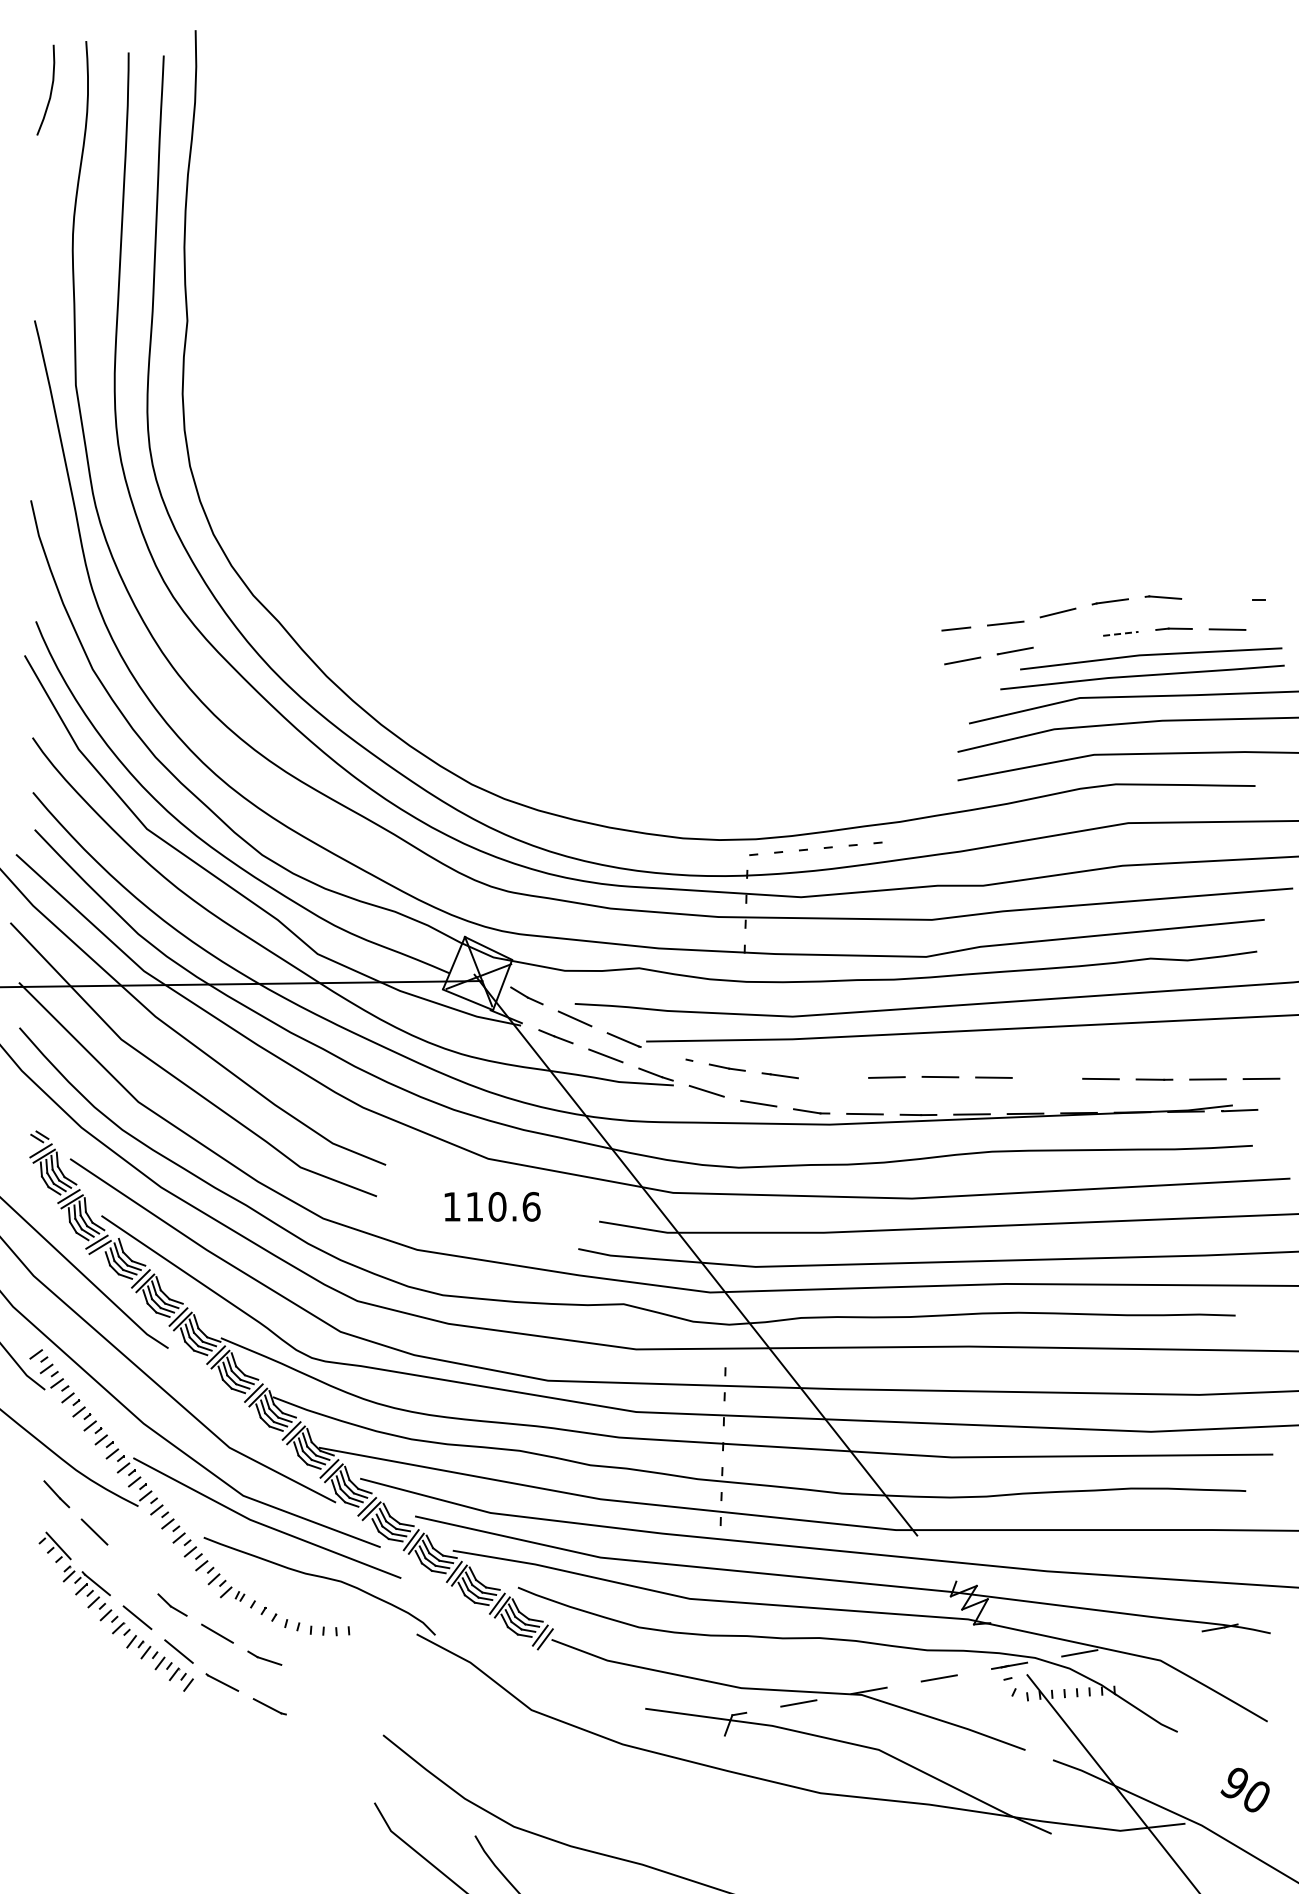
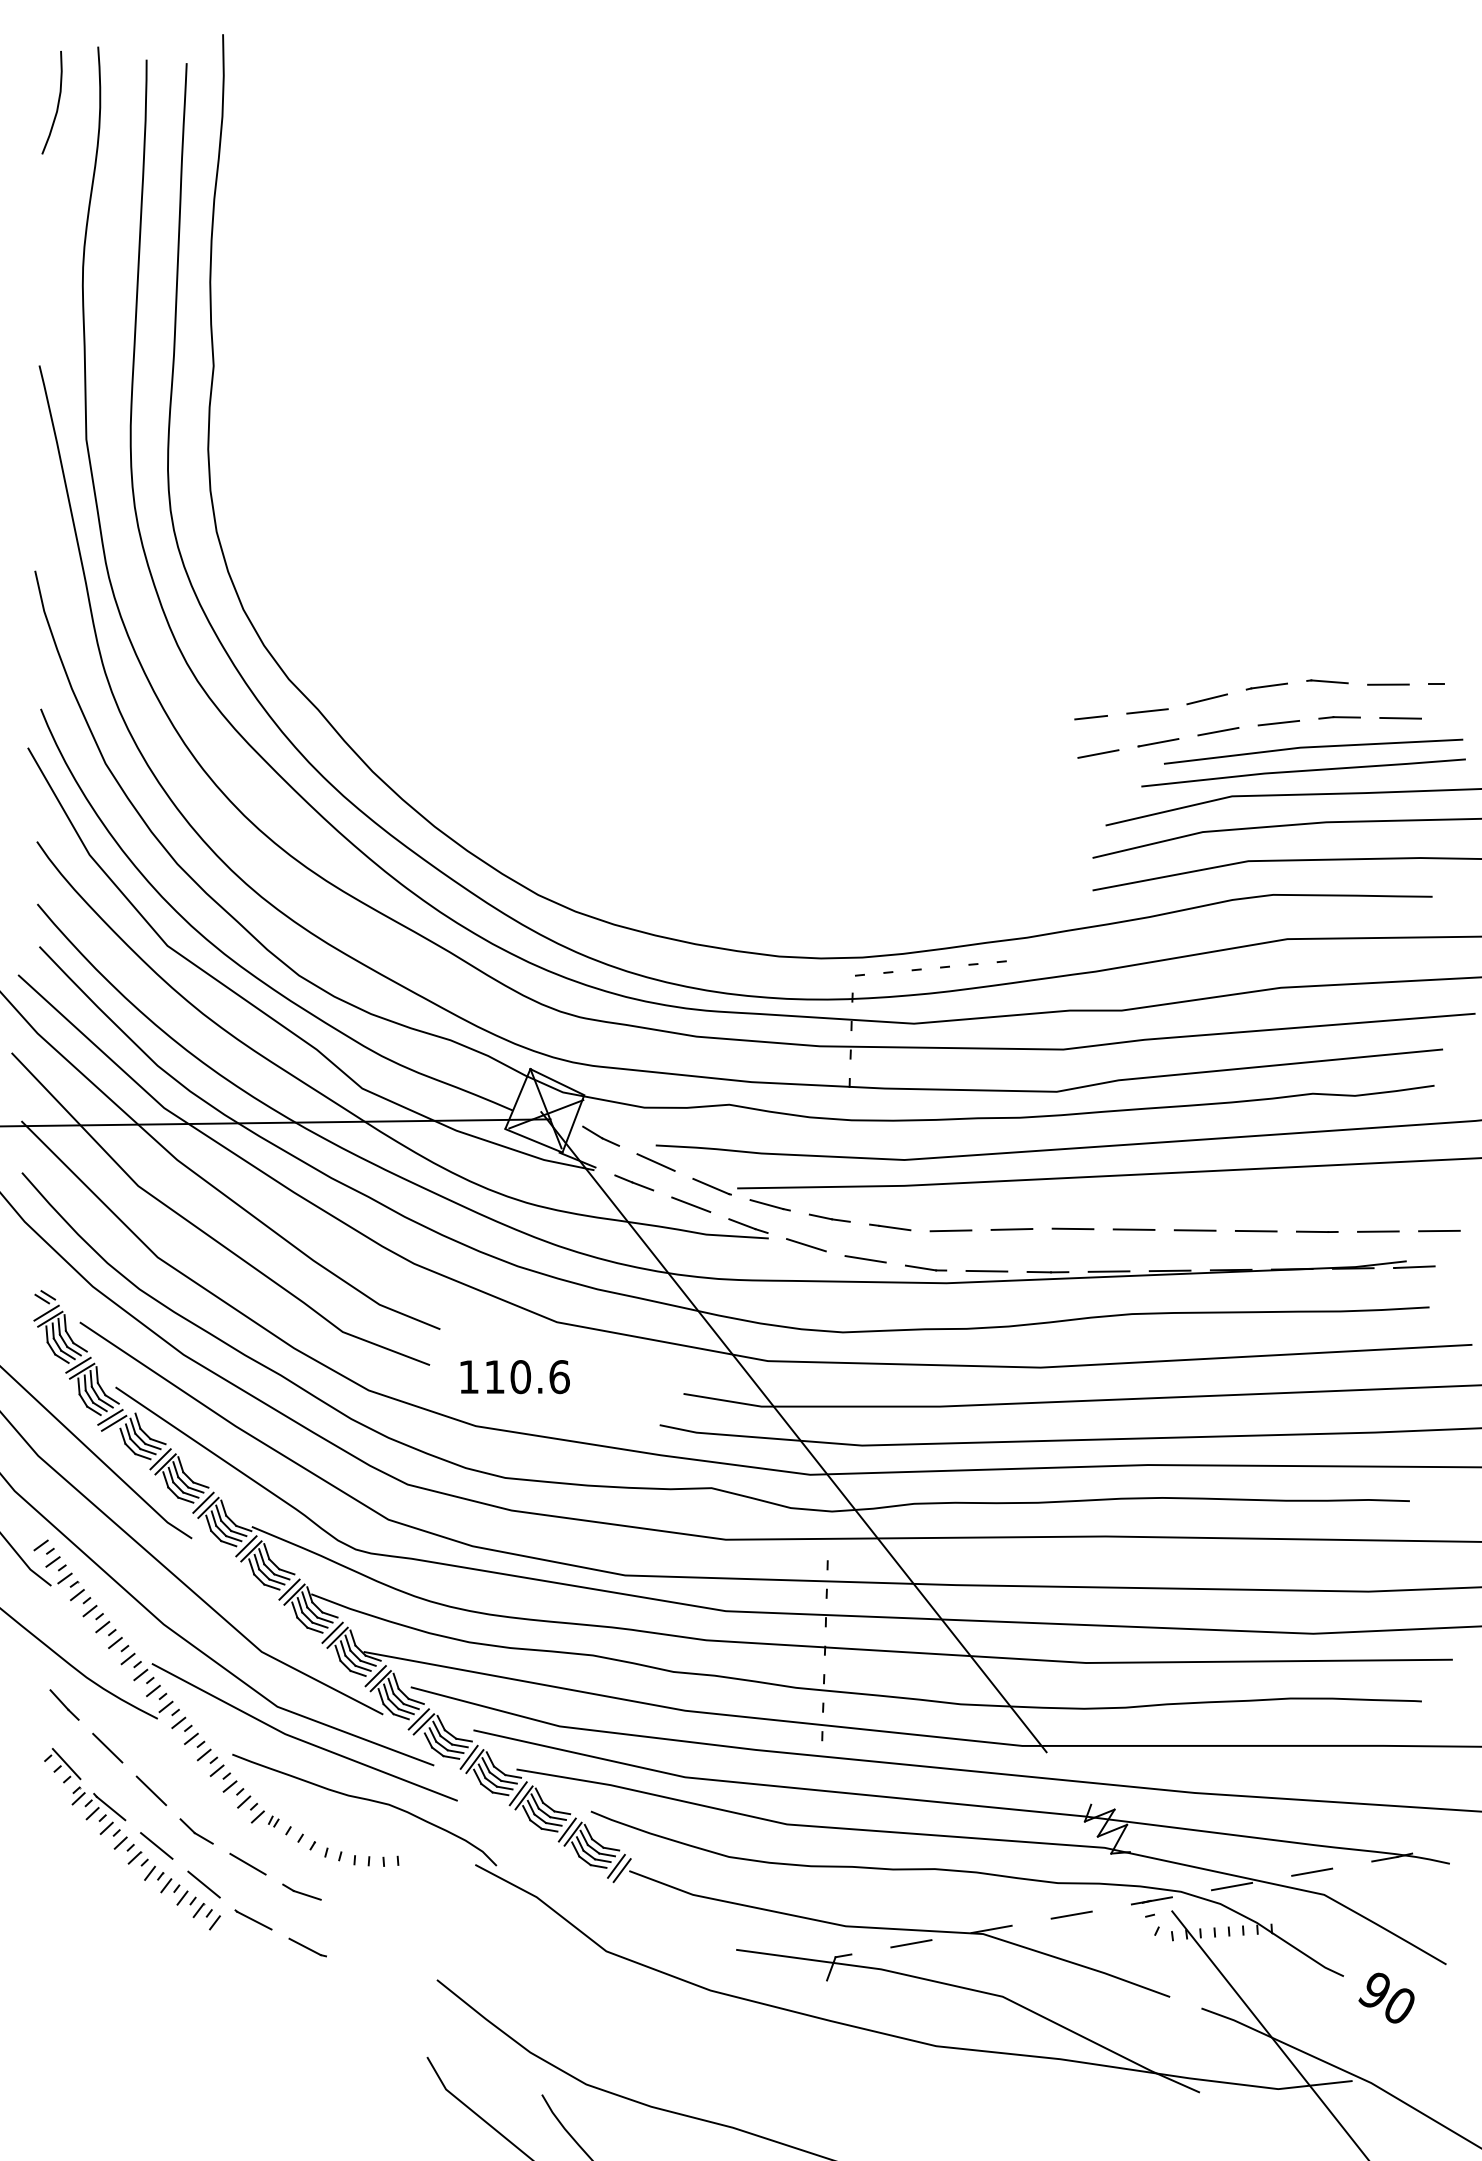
line: (1216, 600) -> (1388, 685), added
line: (1120, 633) -> (1278, 722), dashed -> solid
line: (1067, 641) -> (1218, 731), added
line: (671, 1055) -> (766, 1204), added
line: (833, 1078) -> (950, 1230), added
line: (1047, 1078) -> (1195, 1230), added
text: (492, 1206) -> (515, 1376), moved
line: (132, 1569) -> (150, 1790), added
line: (1149, 1640) -> (1311, 1871), added
text: (1244, 1789) -> (1385, 1997), moved

